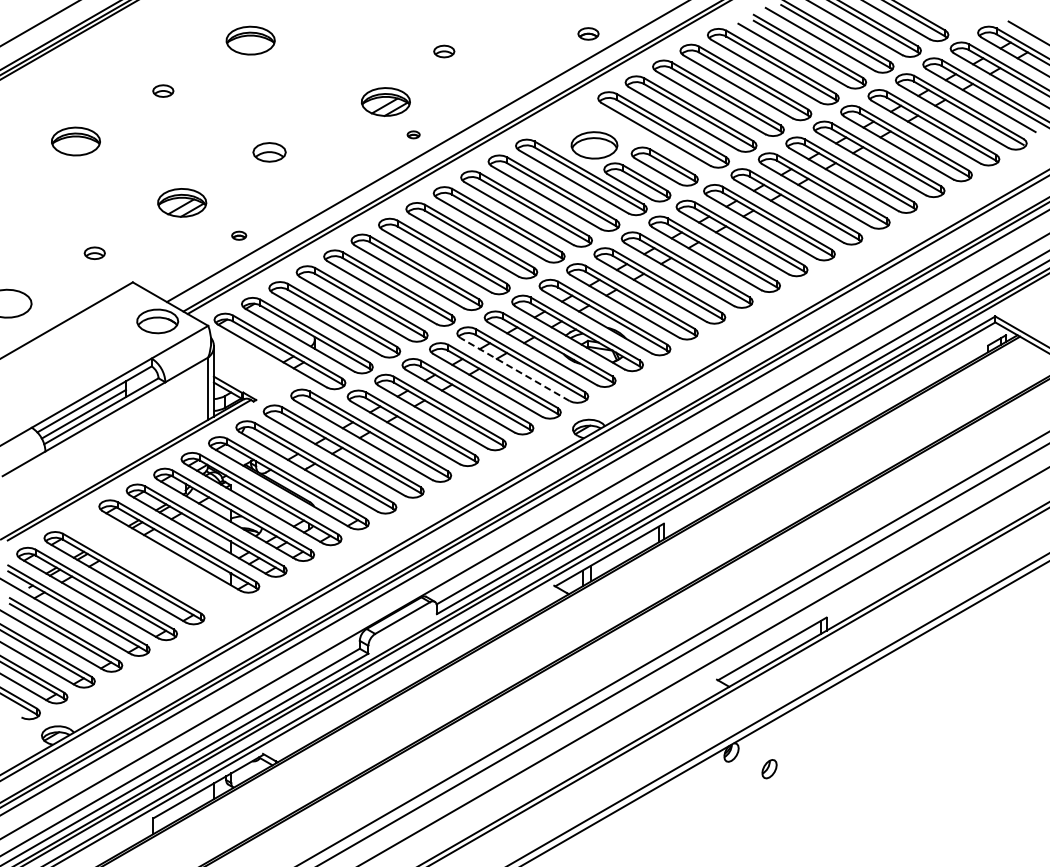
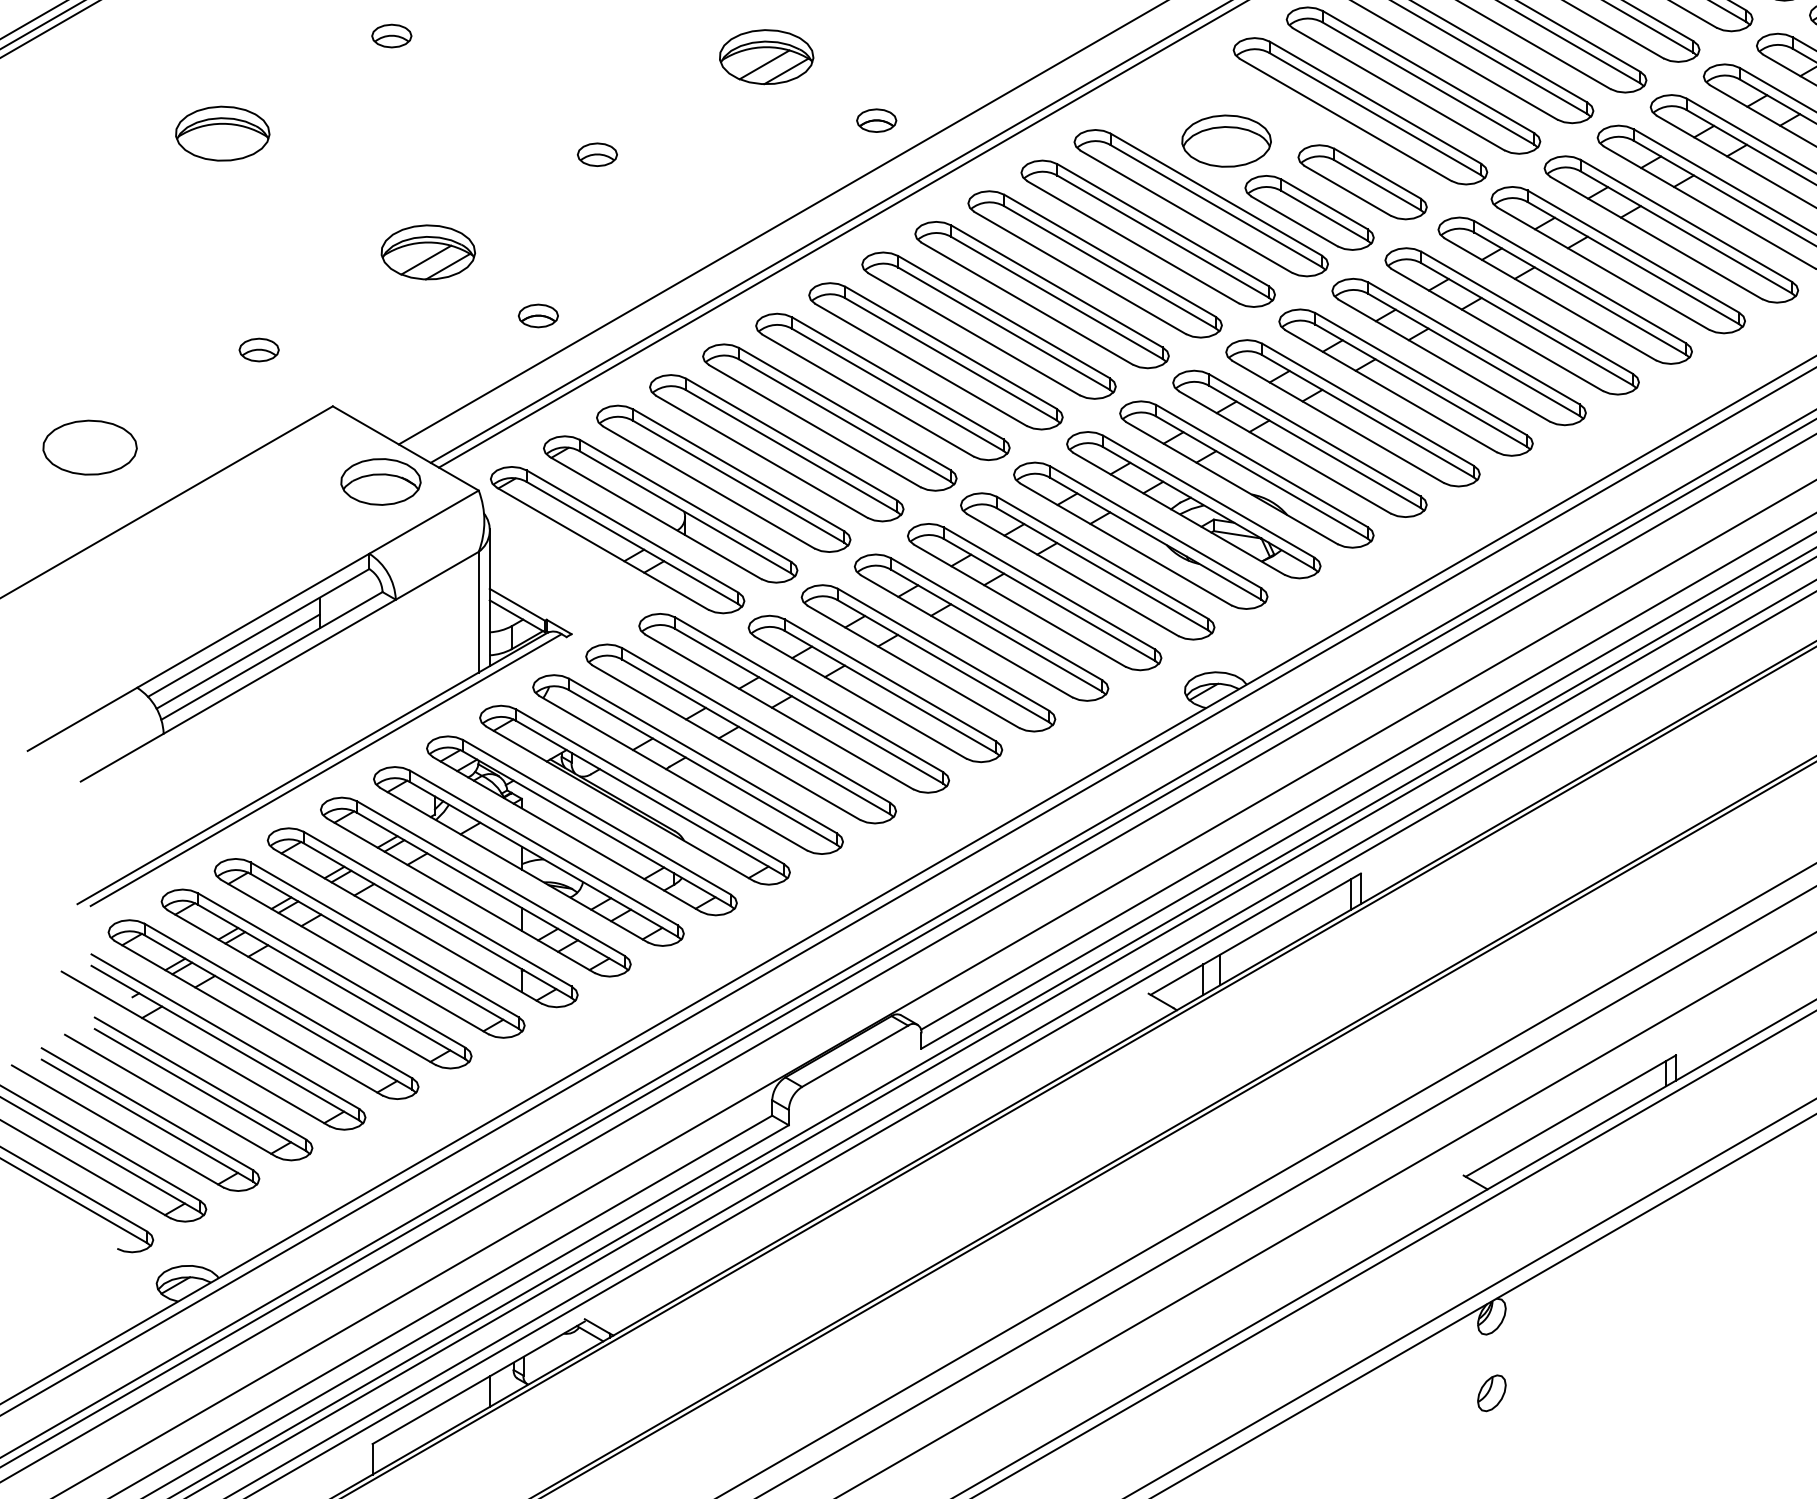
part: (385, 101) -> (765, 56), moved
part: (413, 134) -> (876, 120), size x1.67
part: (269, 152) -> (597, 154), size x0.62
part: (239, 235) -> (539, 315), size x1.43
line: (514, 369) -> (1071, 575), dashed -> solid
part: (151, 562) -> (368, 948), added
part: (769, 769) -> (1491, 1393), moved

